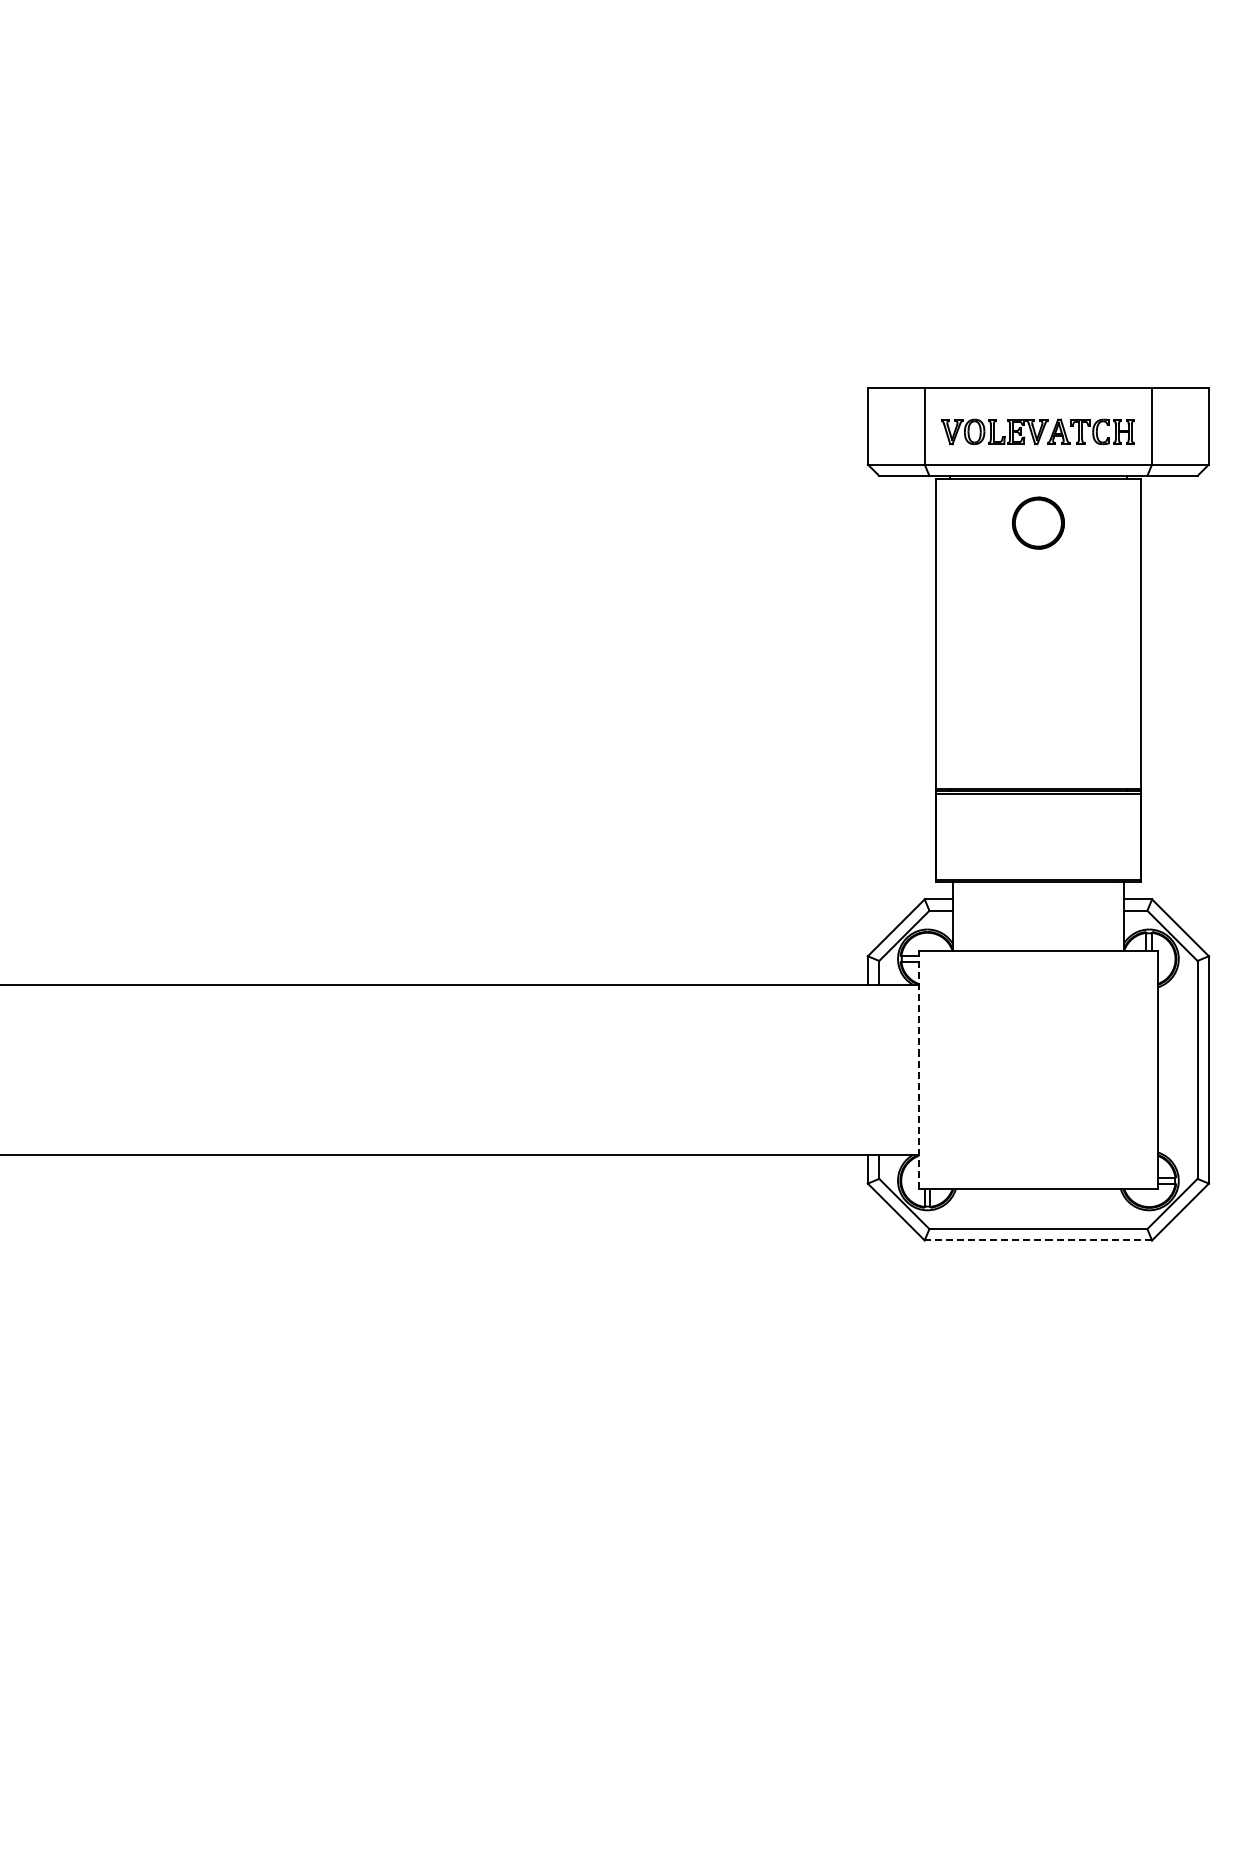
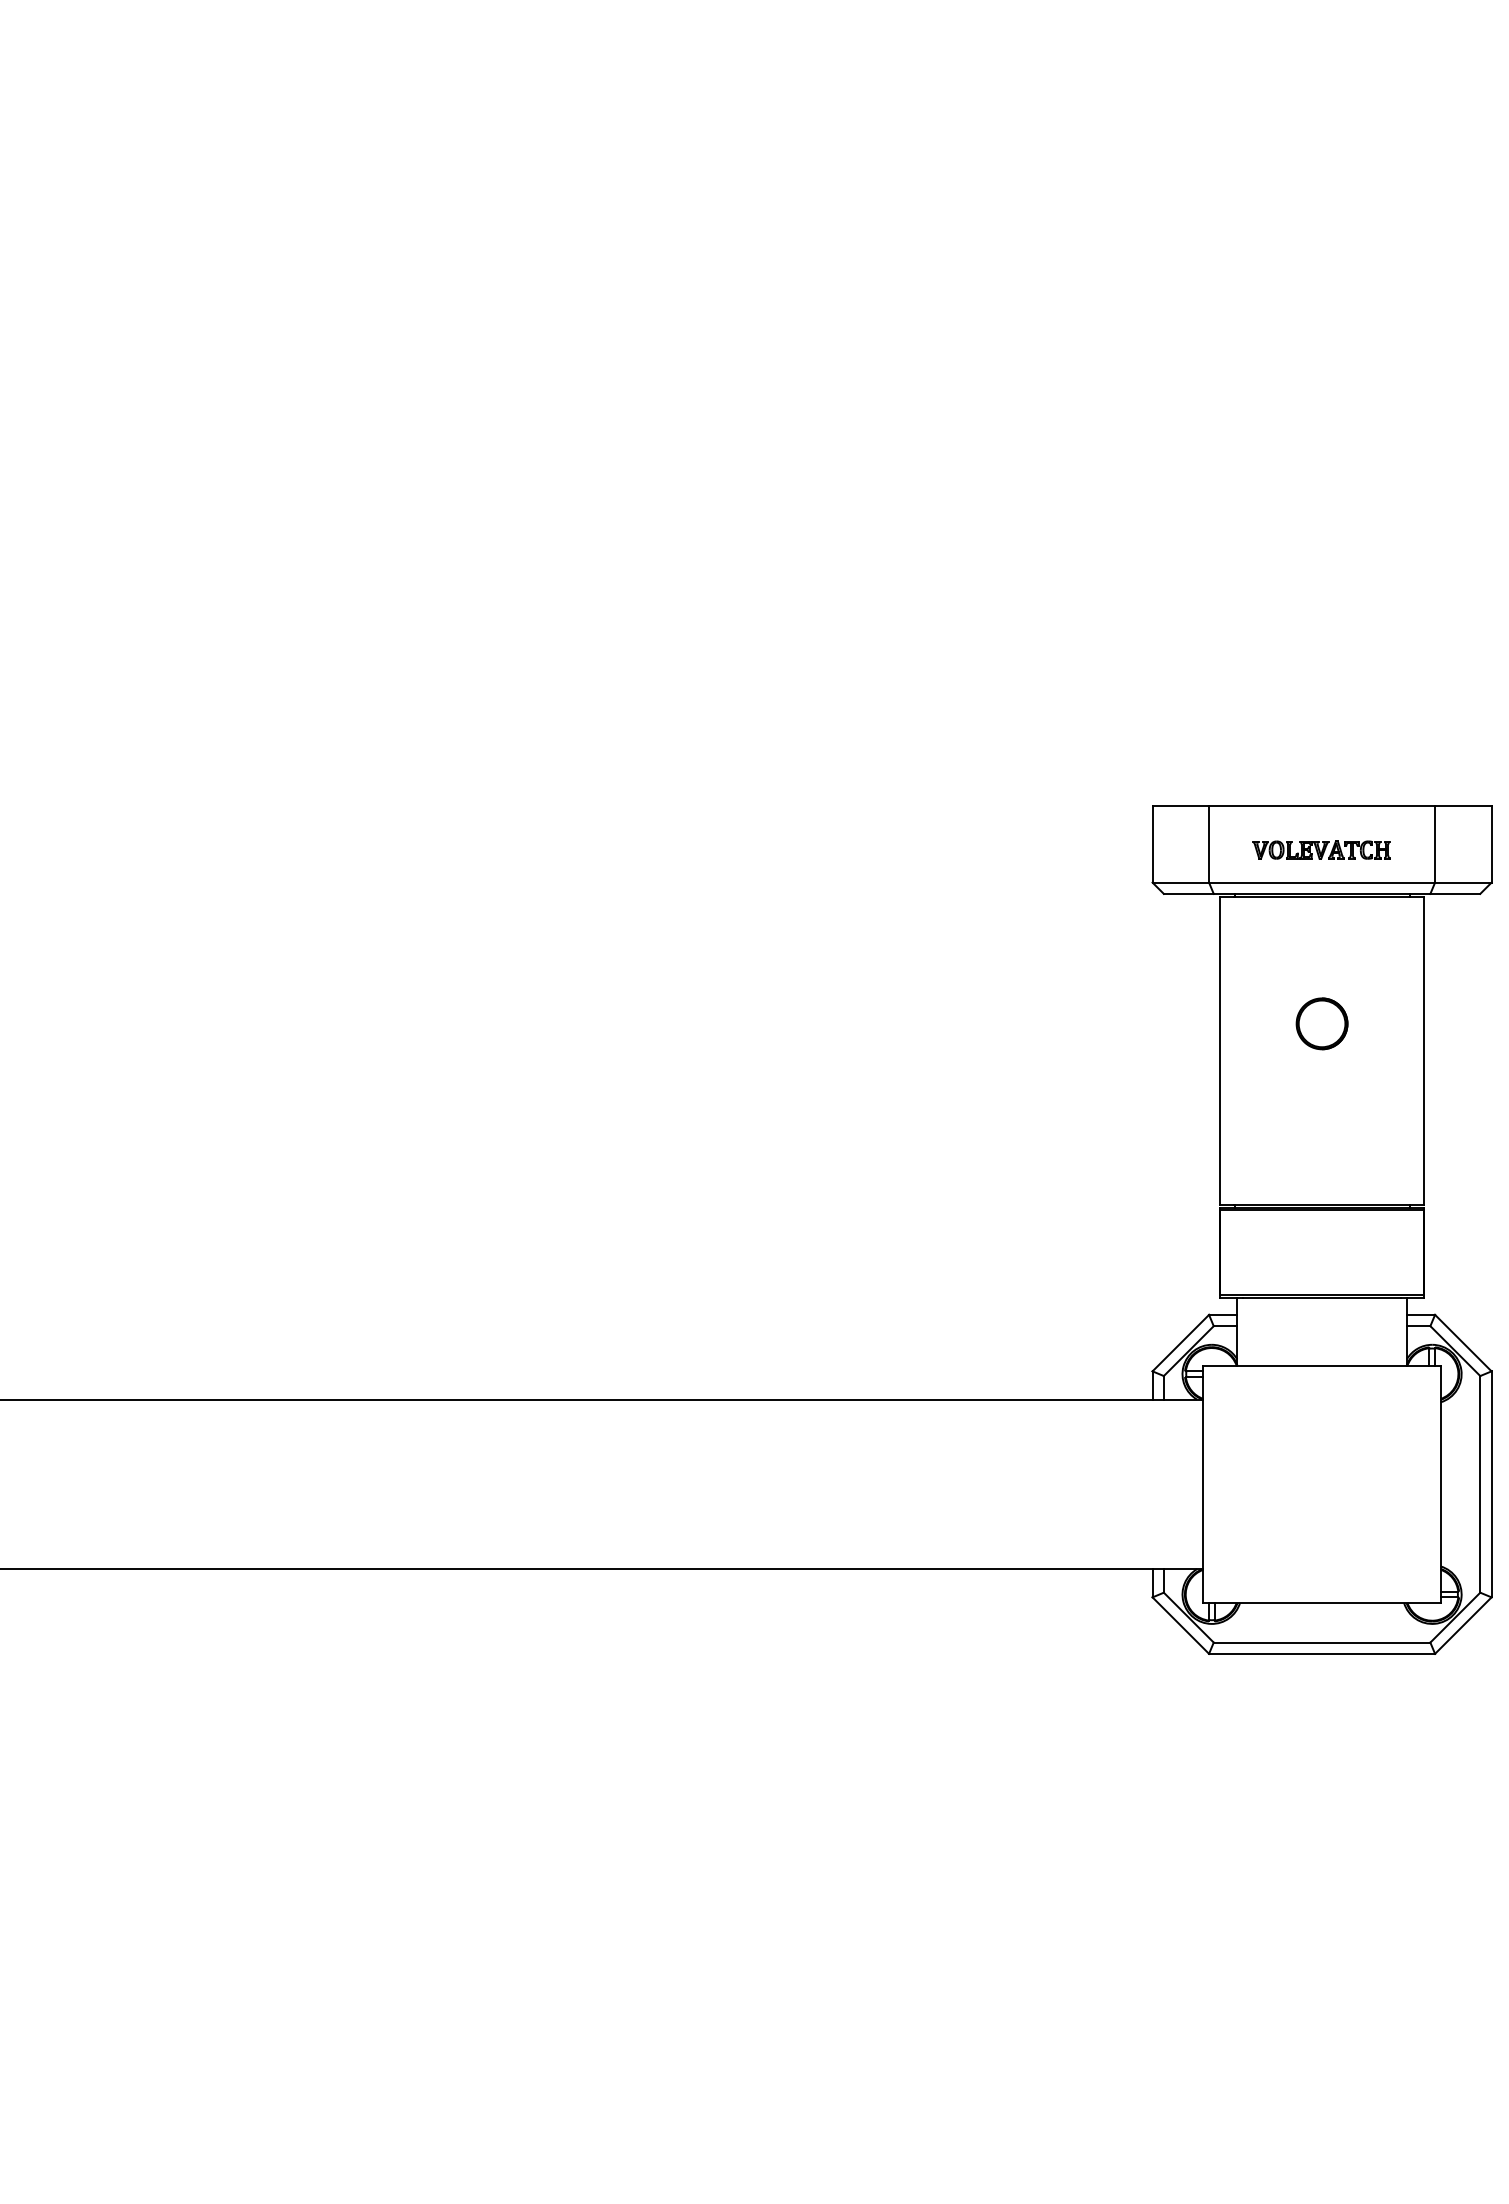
part: (1037, 431) -> (1321, 849), size x0.71
part: (1037, 522) -> (1321, 1023), moved
line: (919, 1070) -> (1203, 1484), dashed -> solid
line: (1037, 1240) -> (1321, 1653), dashed -> solid

